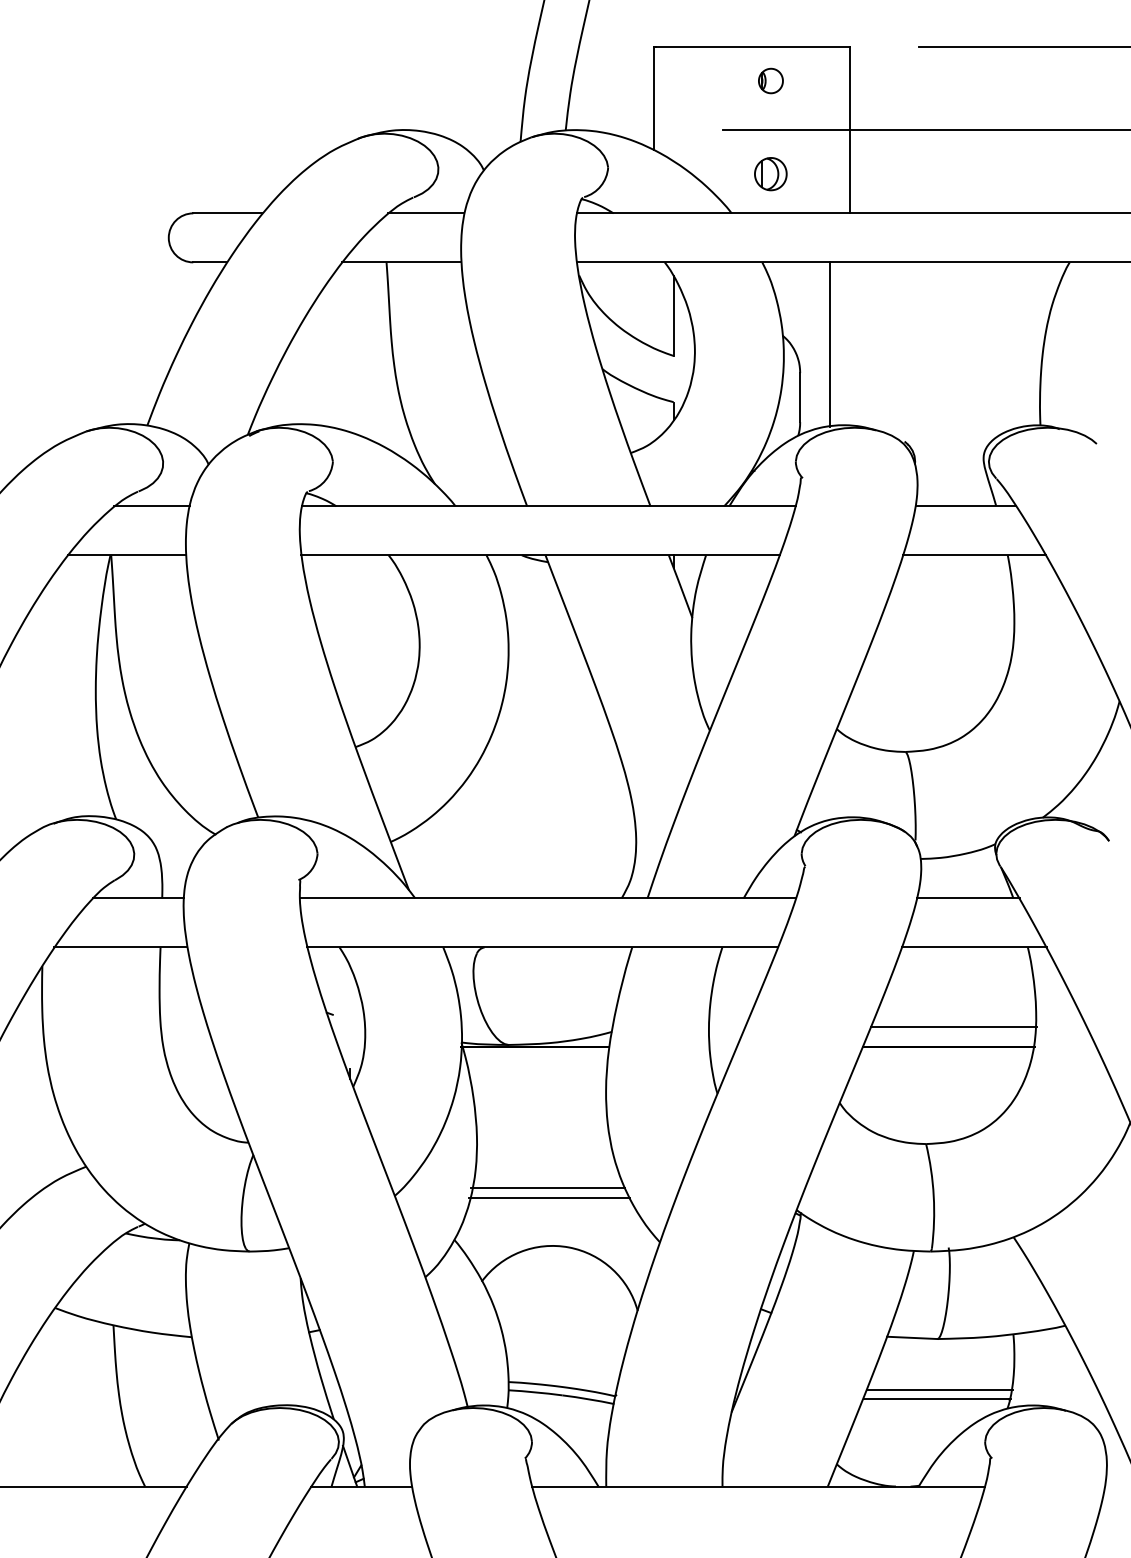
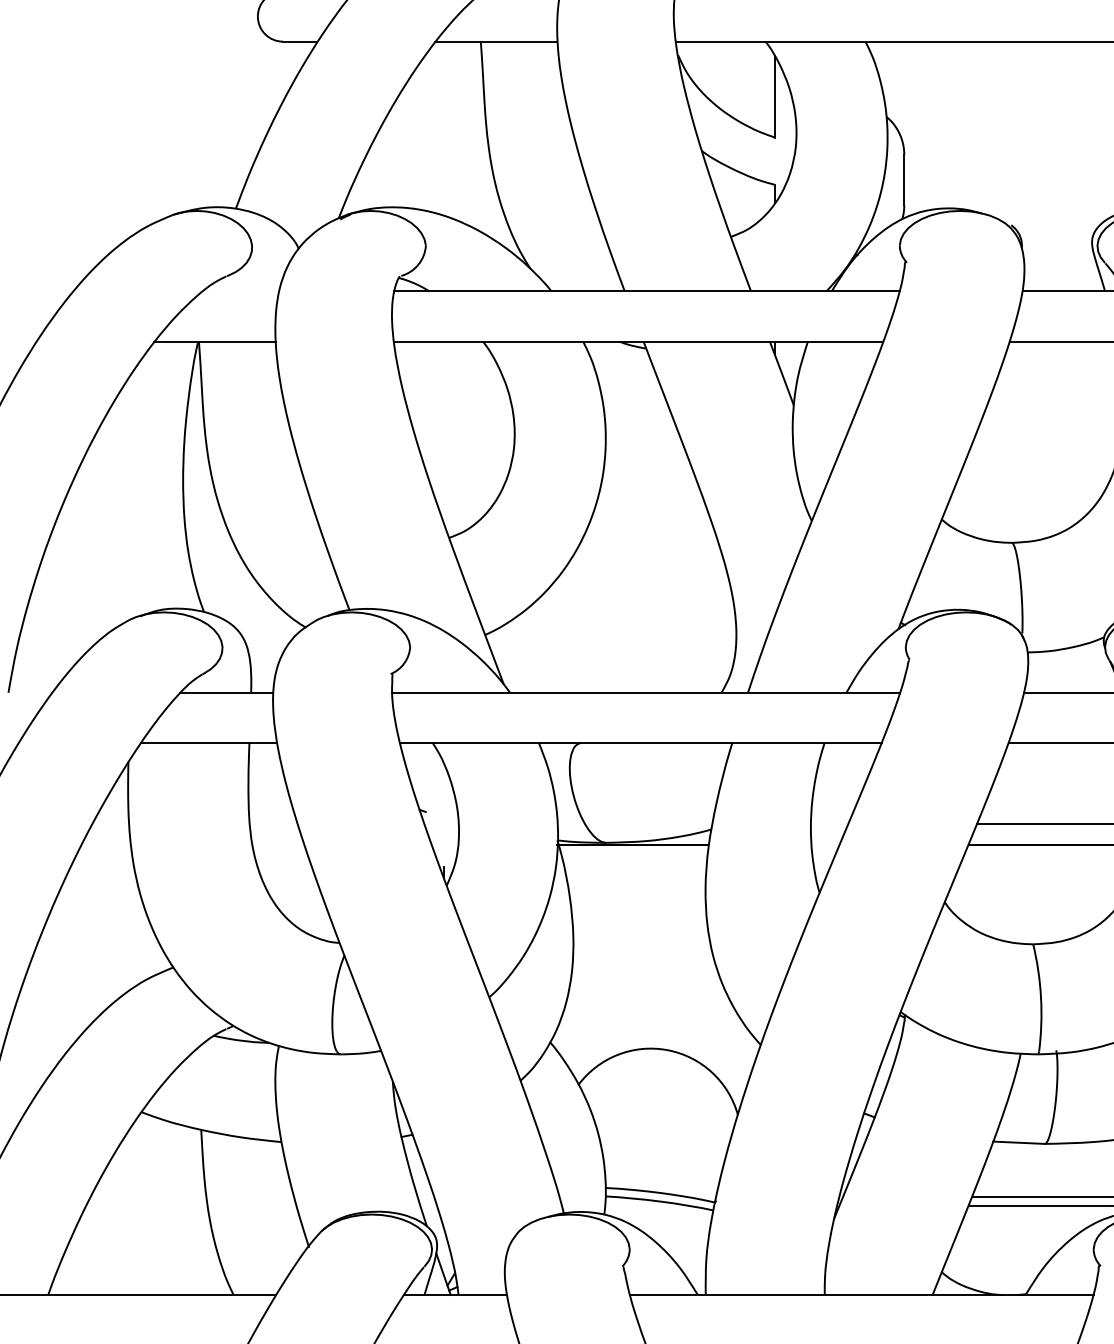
line: (830, 344) -> (935, 125), removed
line: (151, 506) -> (240, 291), removed
line: (547, 1187) -> (645, 988), removed
line: (549, 1198) -> (647, 1000), removed

